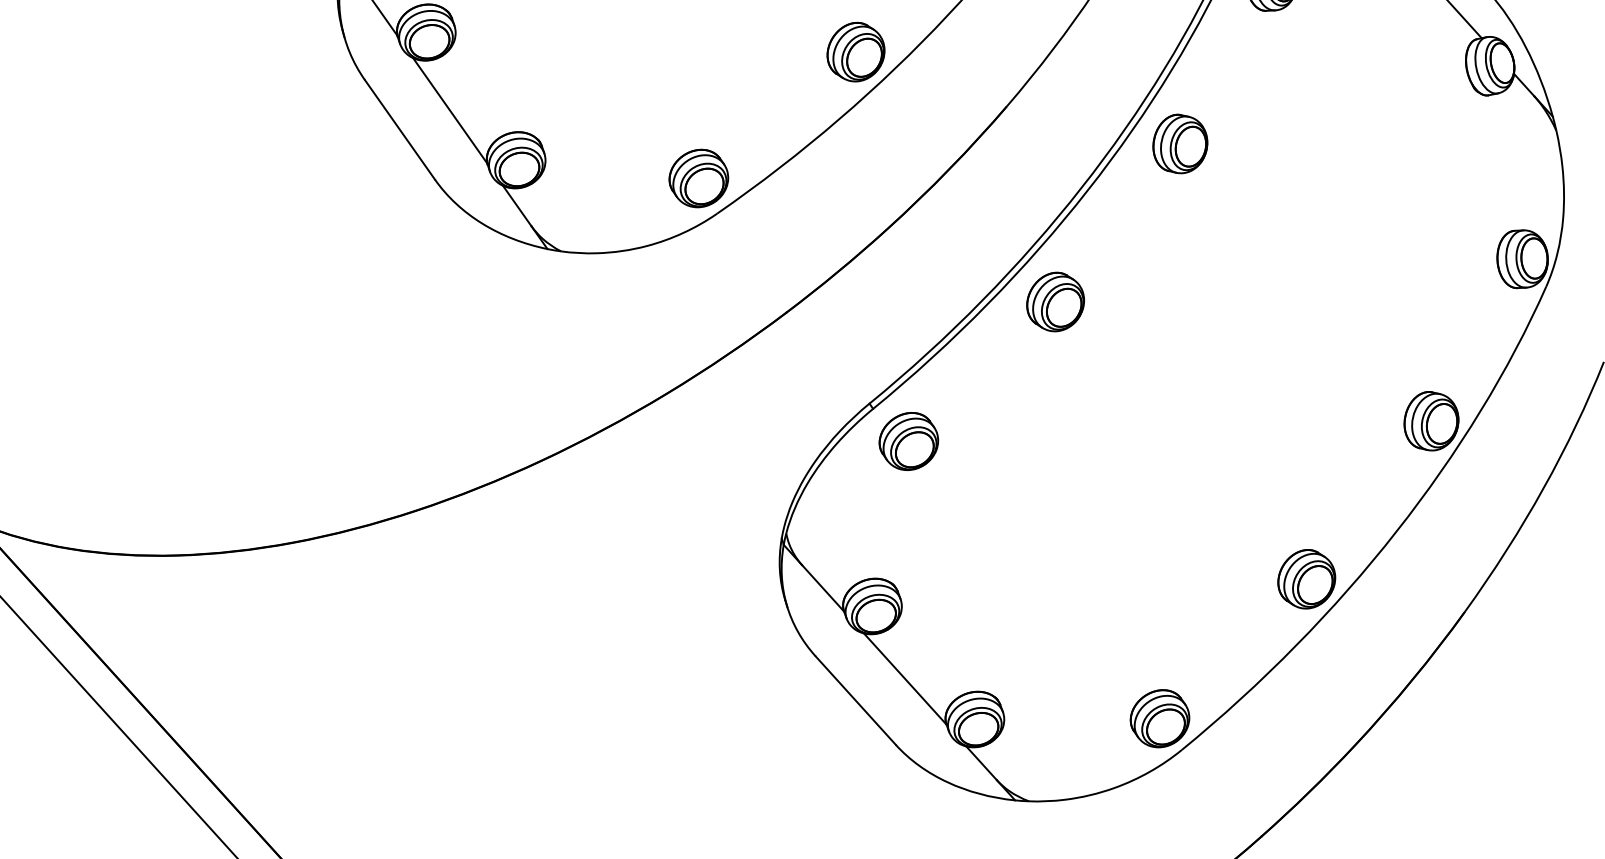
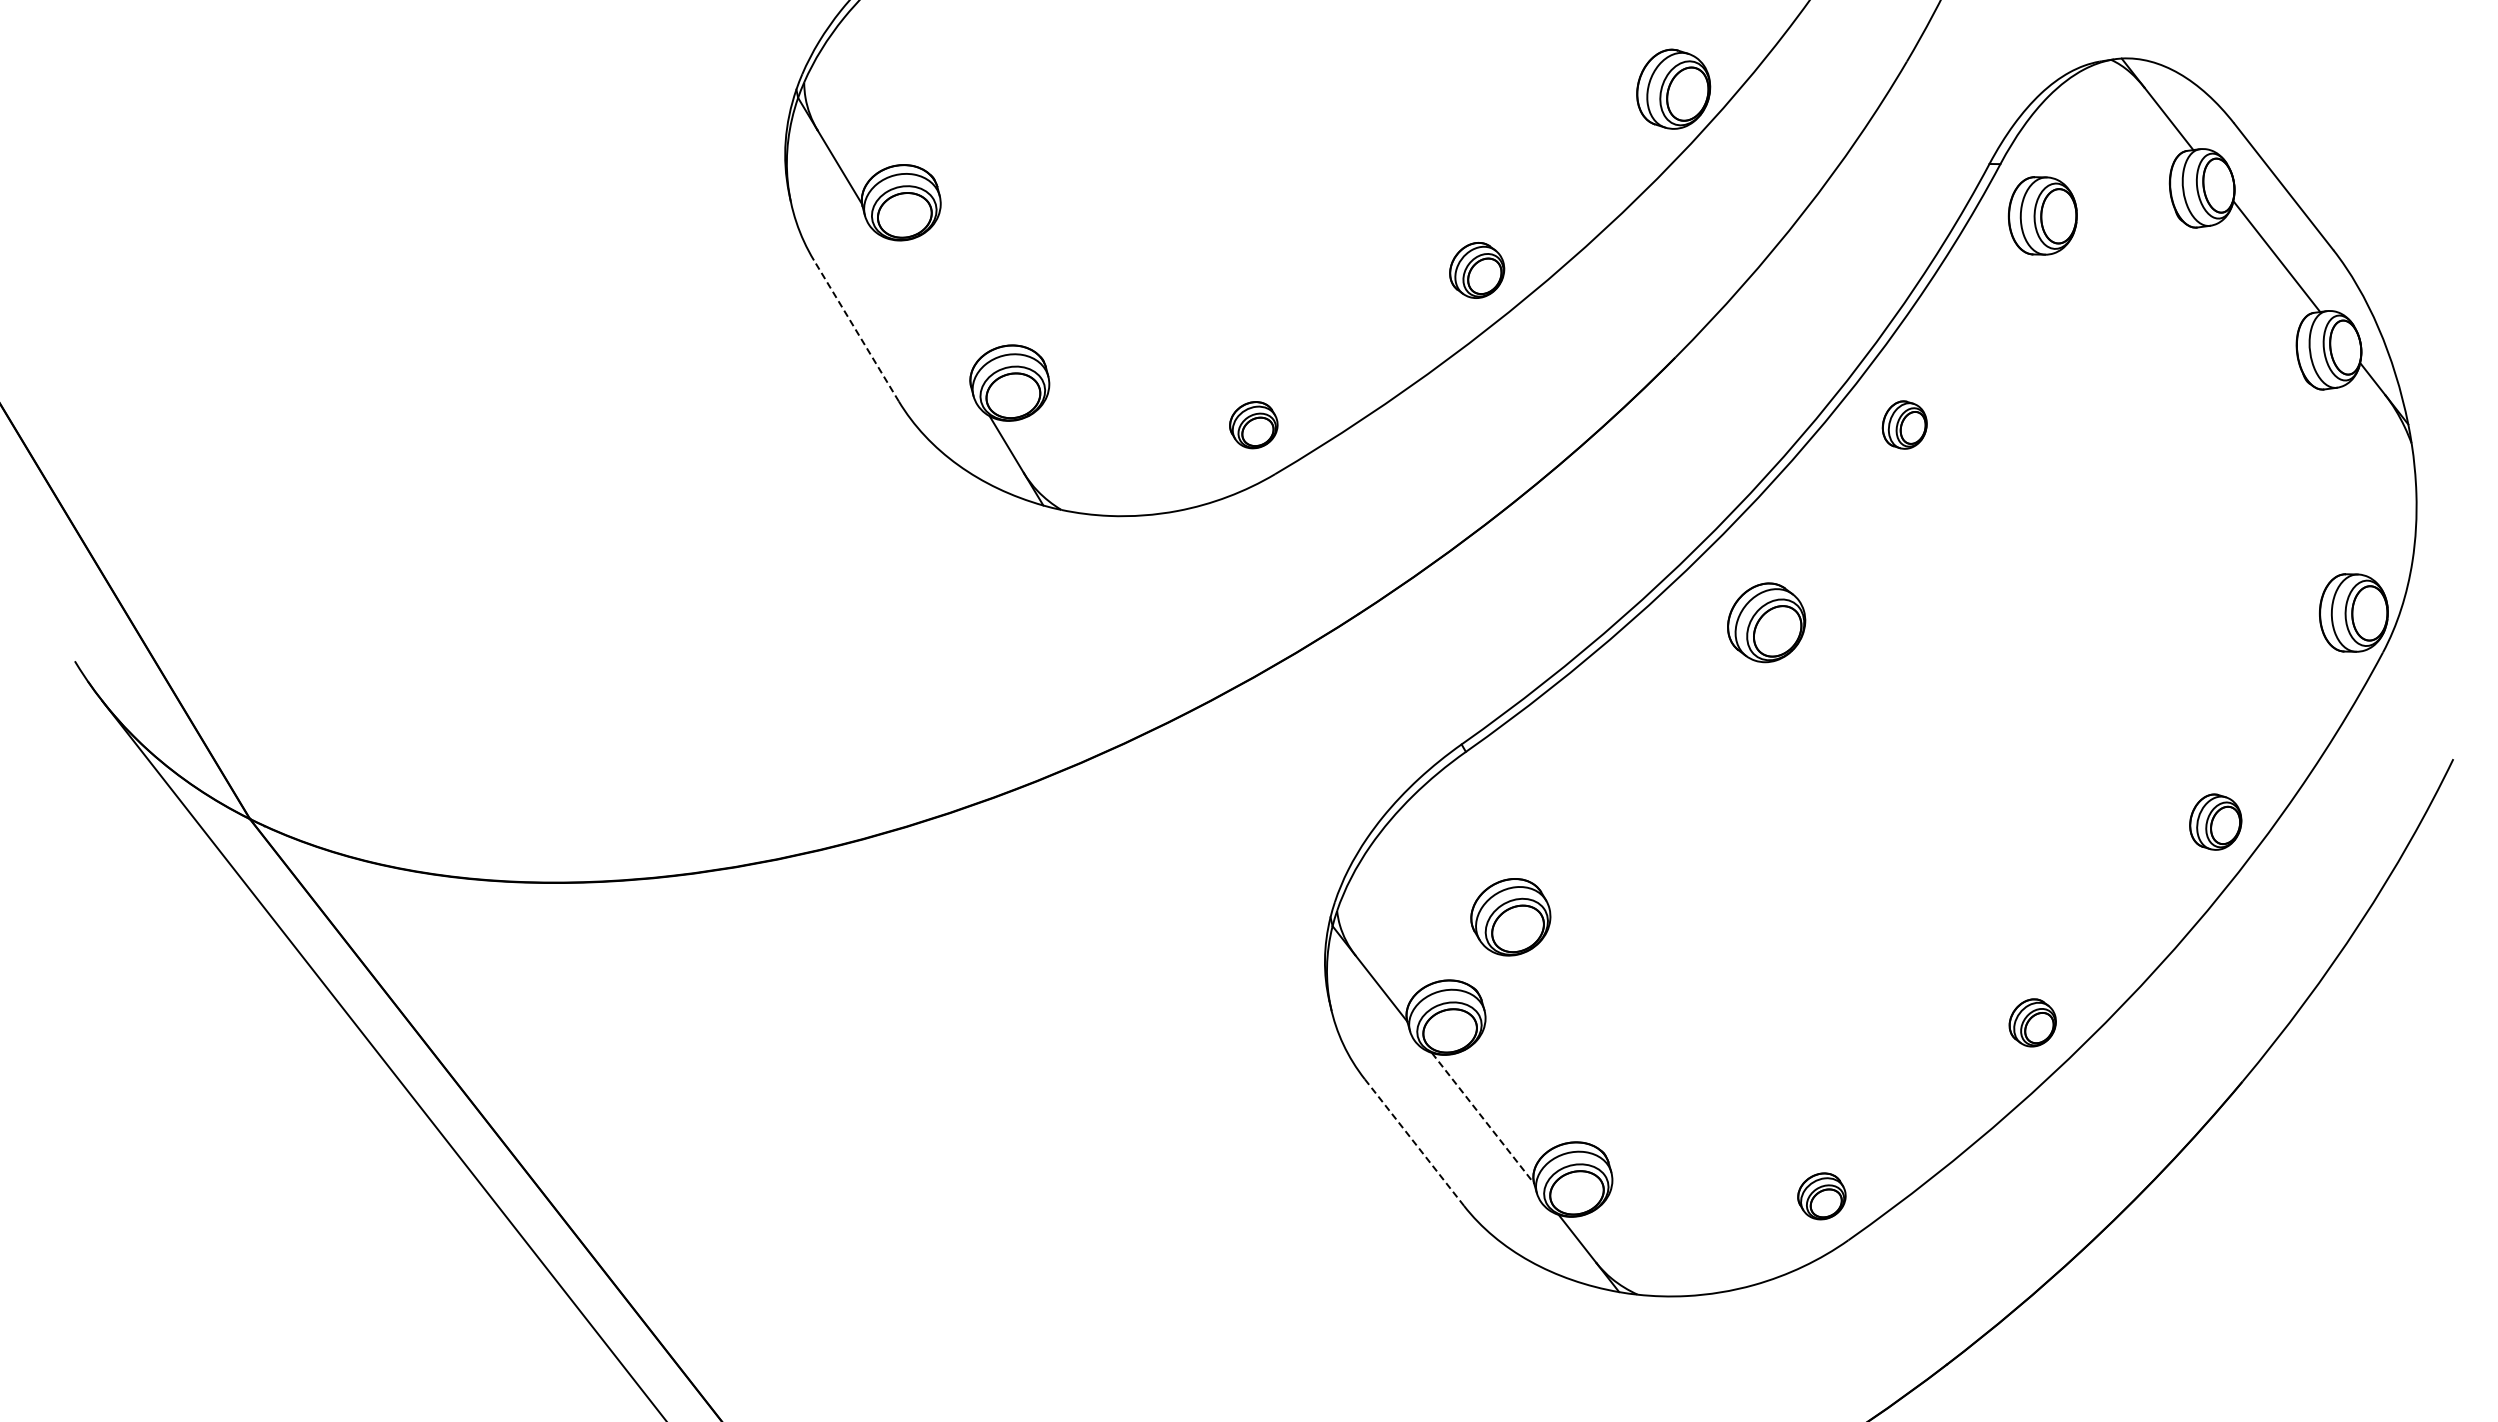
part: (855, 52) -> (1476, 270), size x0.7
line: (449, 110) -> (925, 309), removed
line: (399, 129) -> (856, 330), solid -> dashed
part: (1180, 143) -> (1904, 424), size x0.6
part: (698, 177) -> (1253, 424), size x0.6
part: (1055, 301) -> (1766, 622), moved
part: (1431, 420) -> (2215, 821), size x0.7
part: (908, 441) -> (1510, 917), moved
part: (1306, 579) -> (2032, 1022), size x0.6
line: (905, 679) -> (1483, 1118), solid -> dashed
line: (855, 700) -> (1414, 1142), solid -> dashed
part: (1159, 718) -> (1821, 1196), size x0.6

